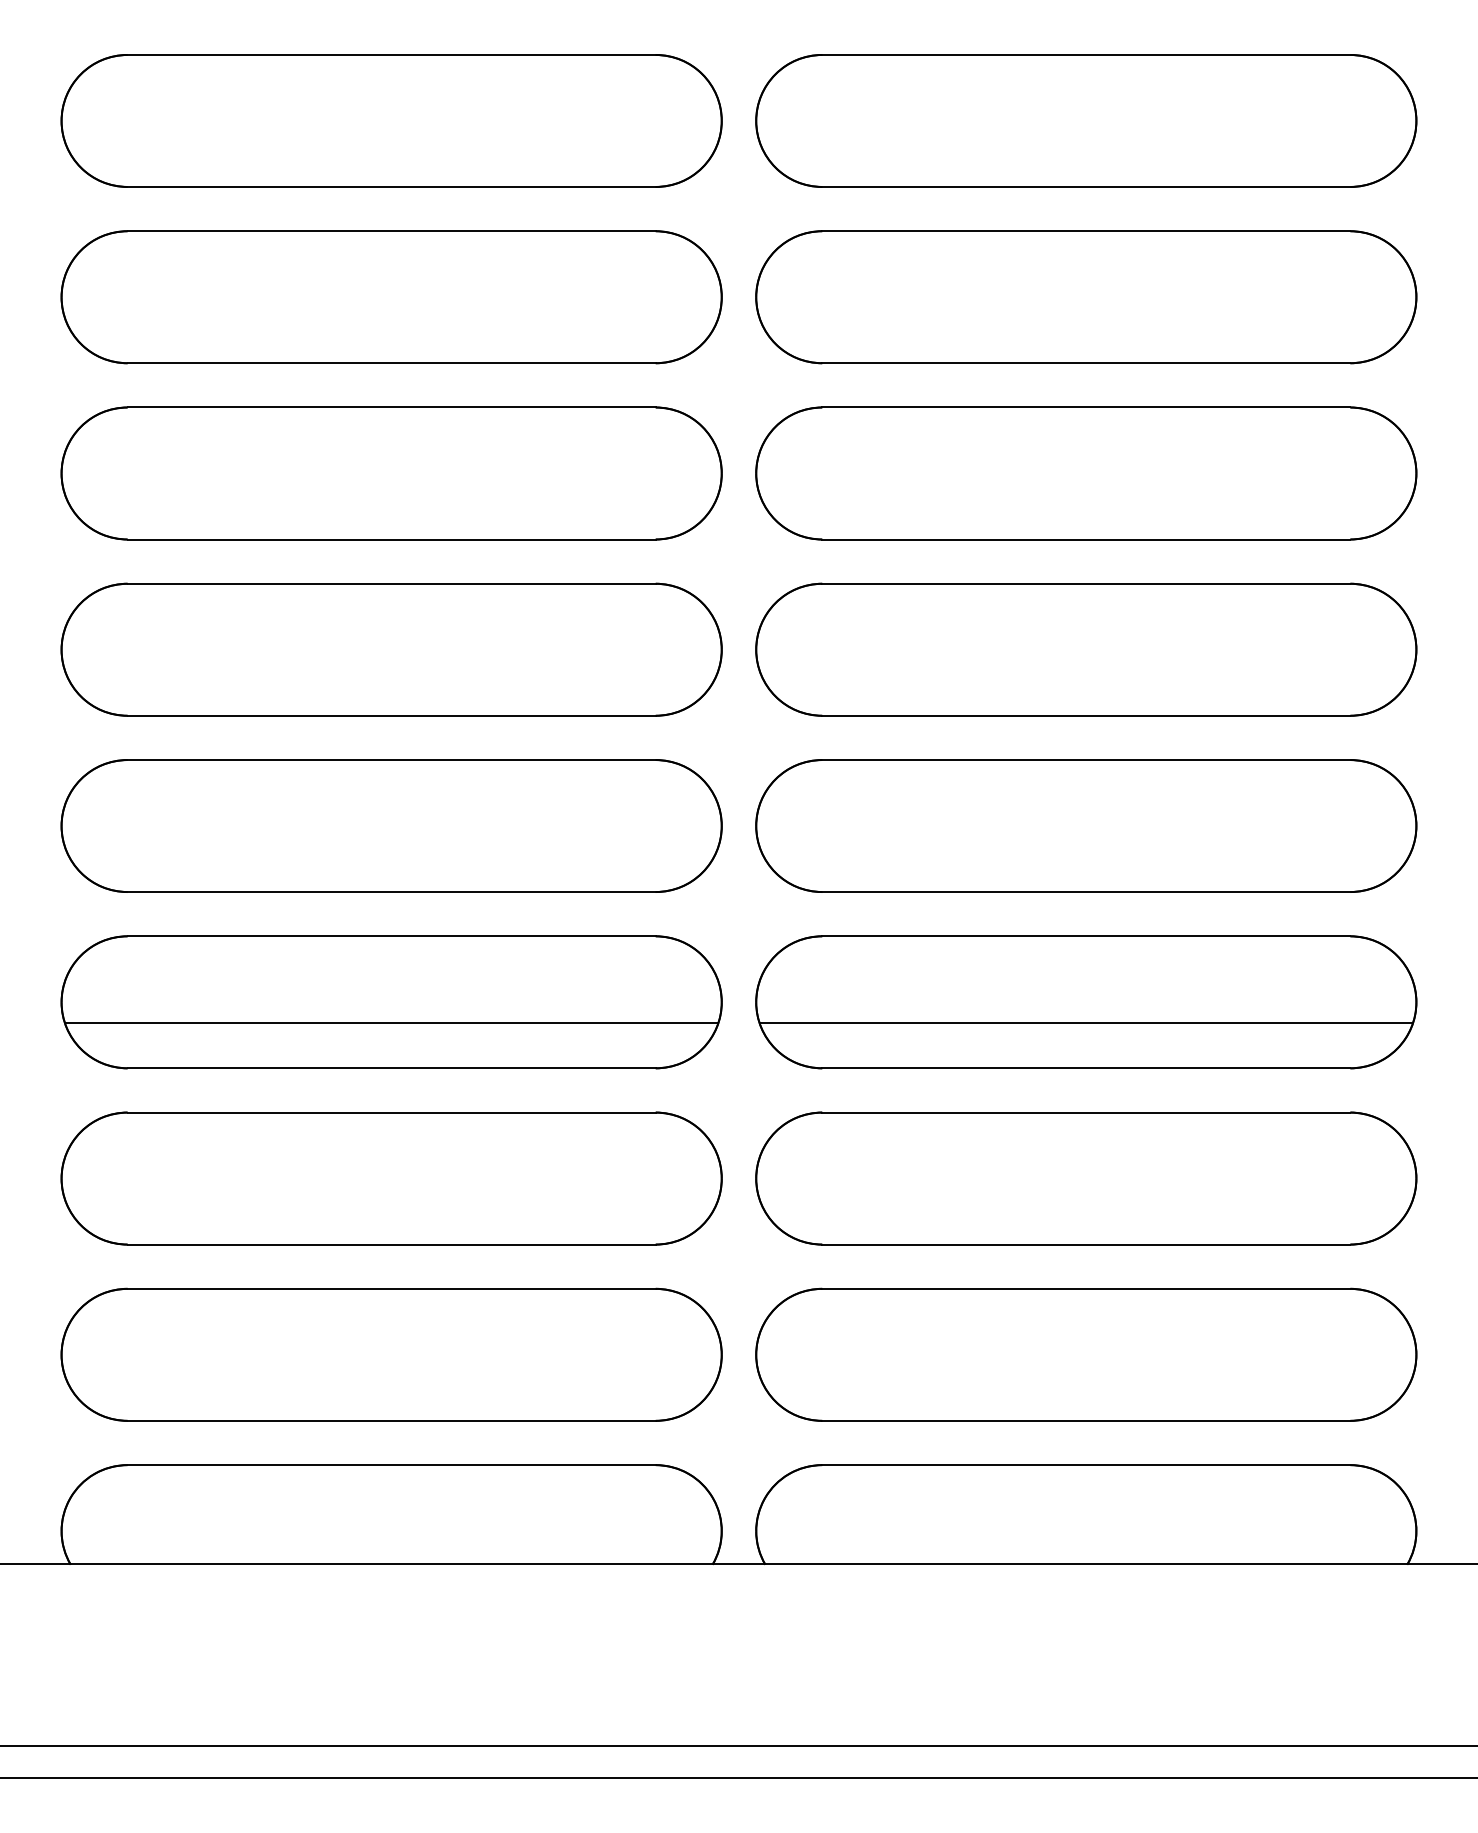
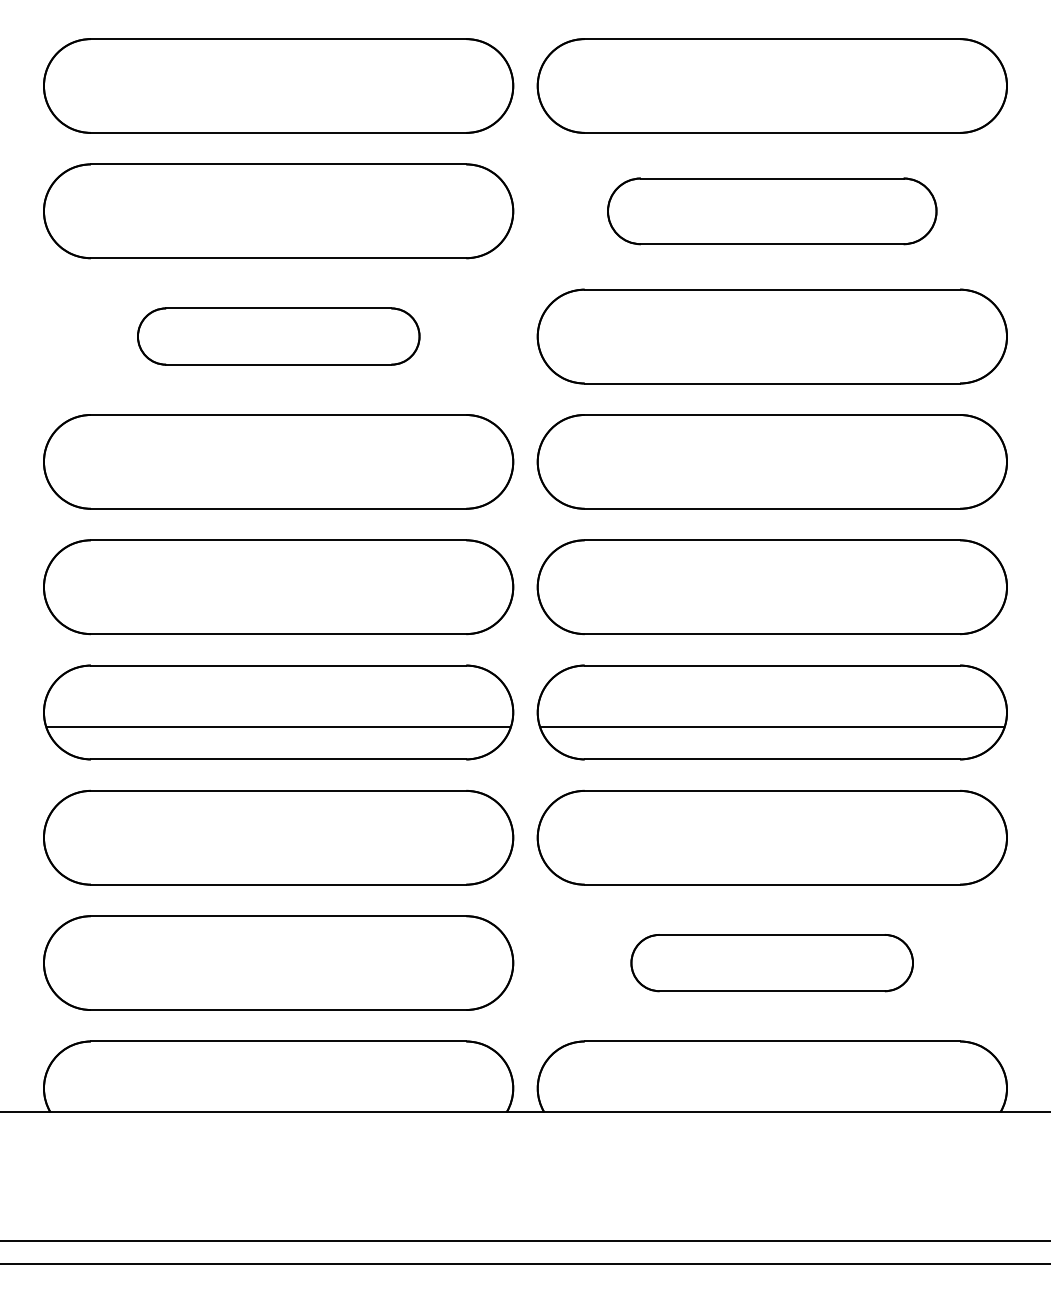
part: (1085, 297) -> (771, 211), size x0.7
part: (391, 473) -> (278, 336), size x0.6
part: (1085, 1354) -> (771, 962), size x0.6

